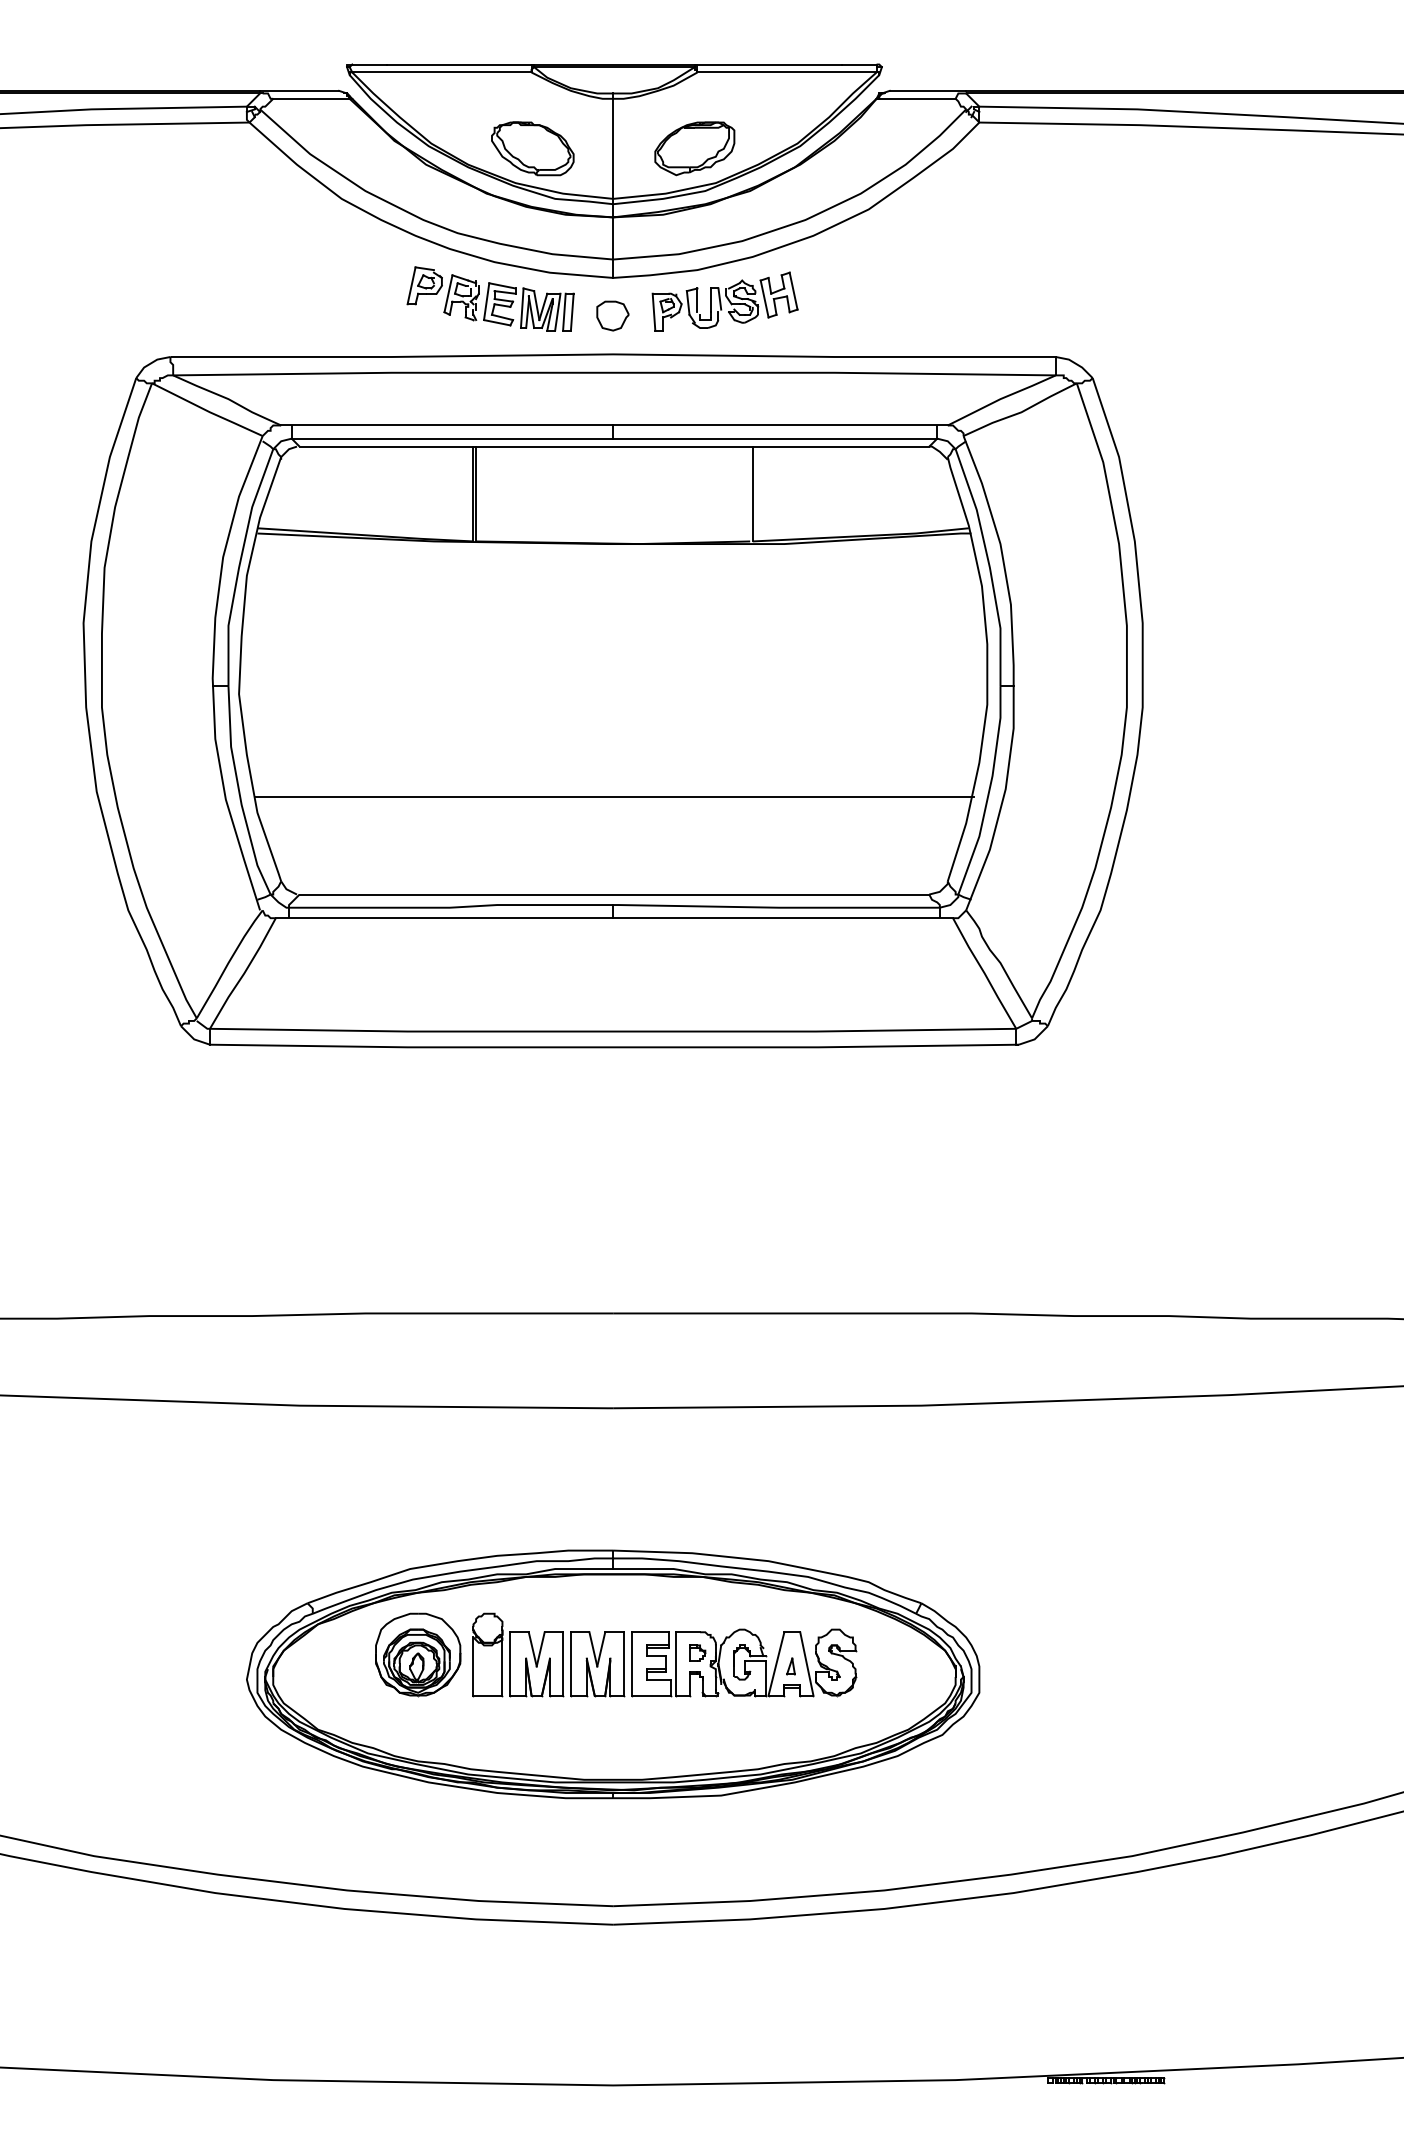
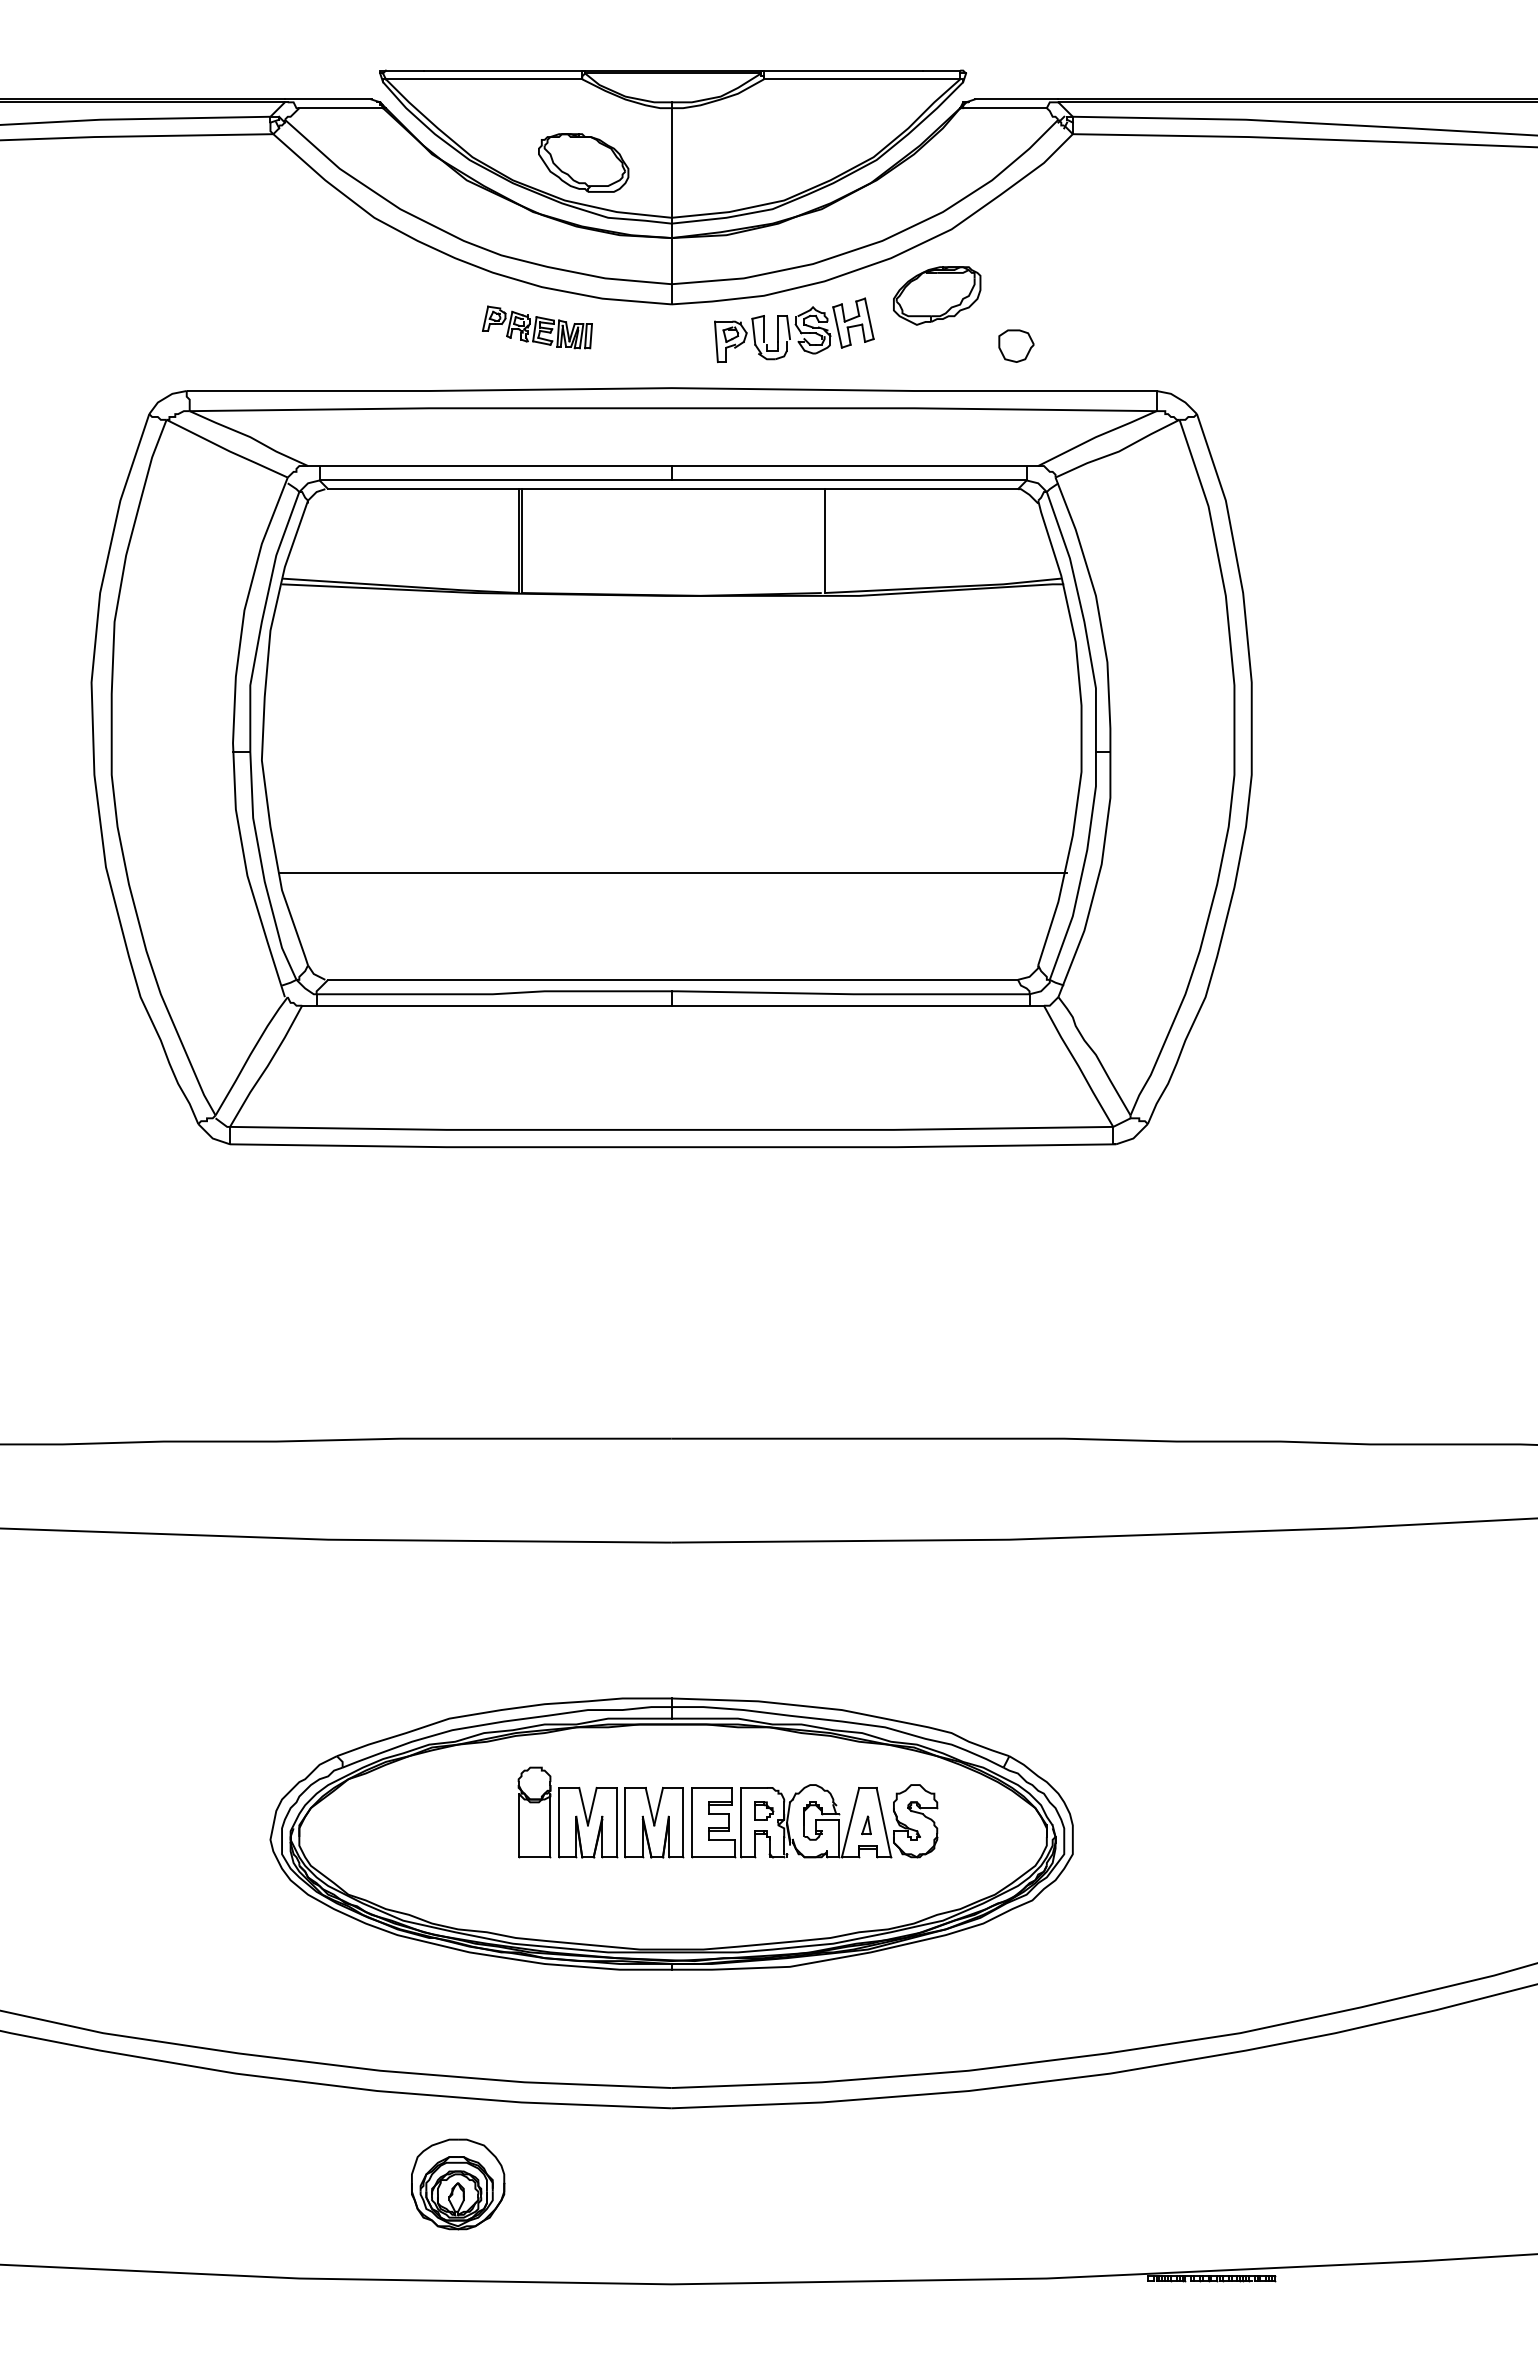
part: (695, 148) -> (937, 295), moved
part: (490, 299) -> (537, 327), size x0.6
part: (612, 315) -> (1016, 345), moved
part: (418, 1654) -> (458, 2184), moved

